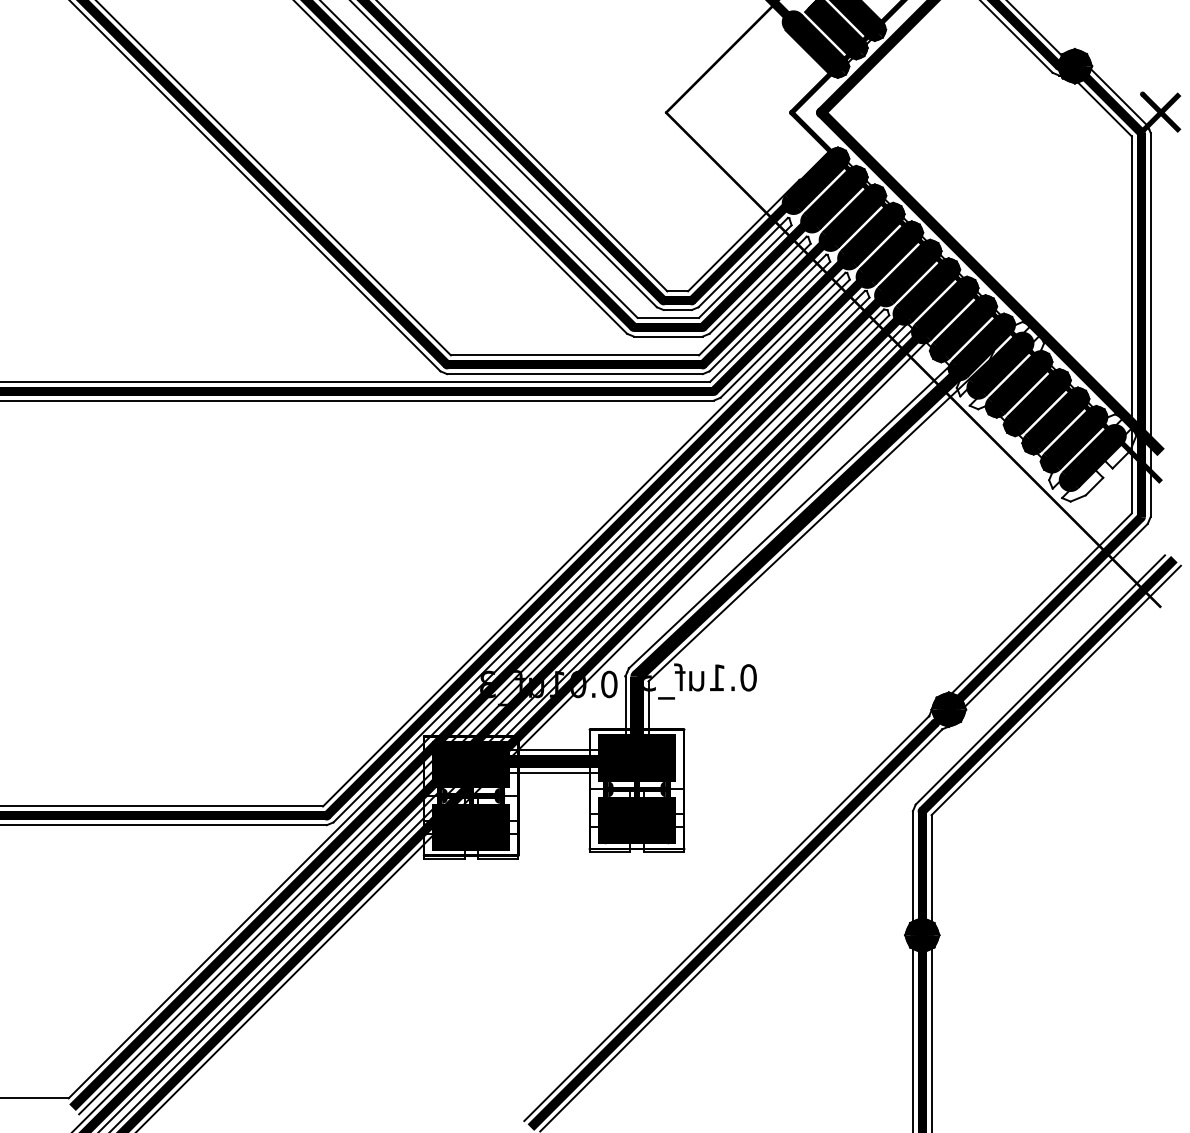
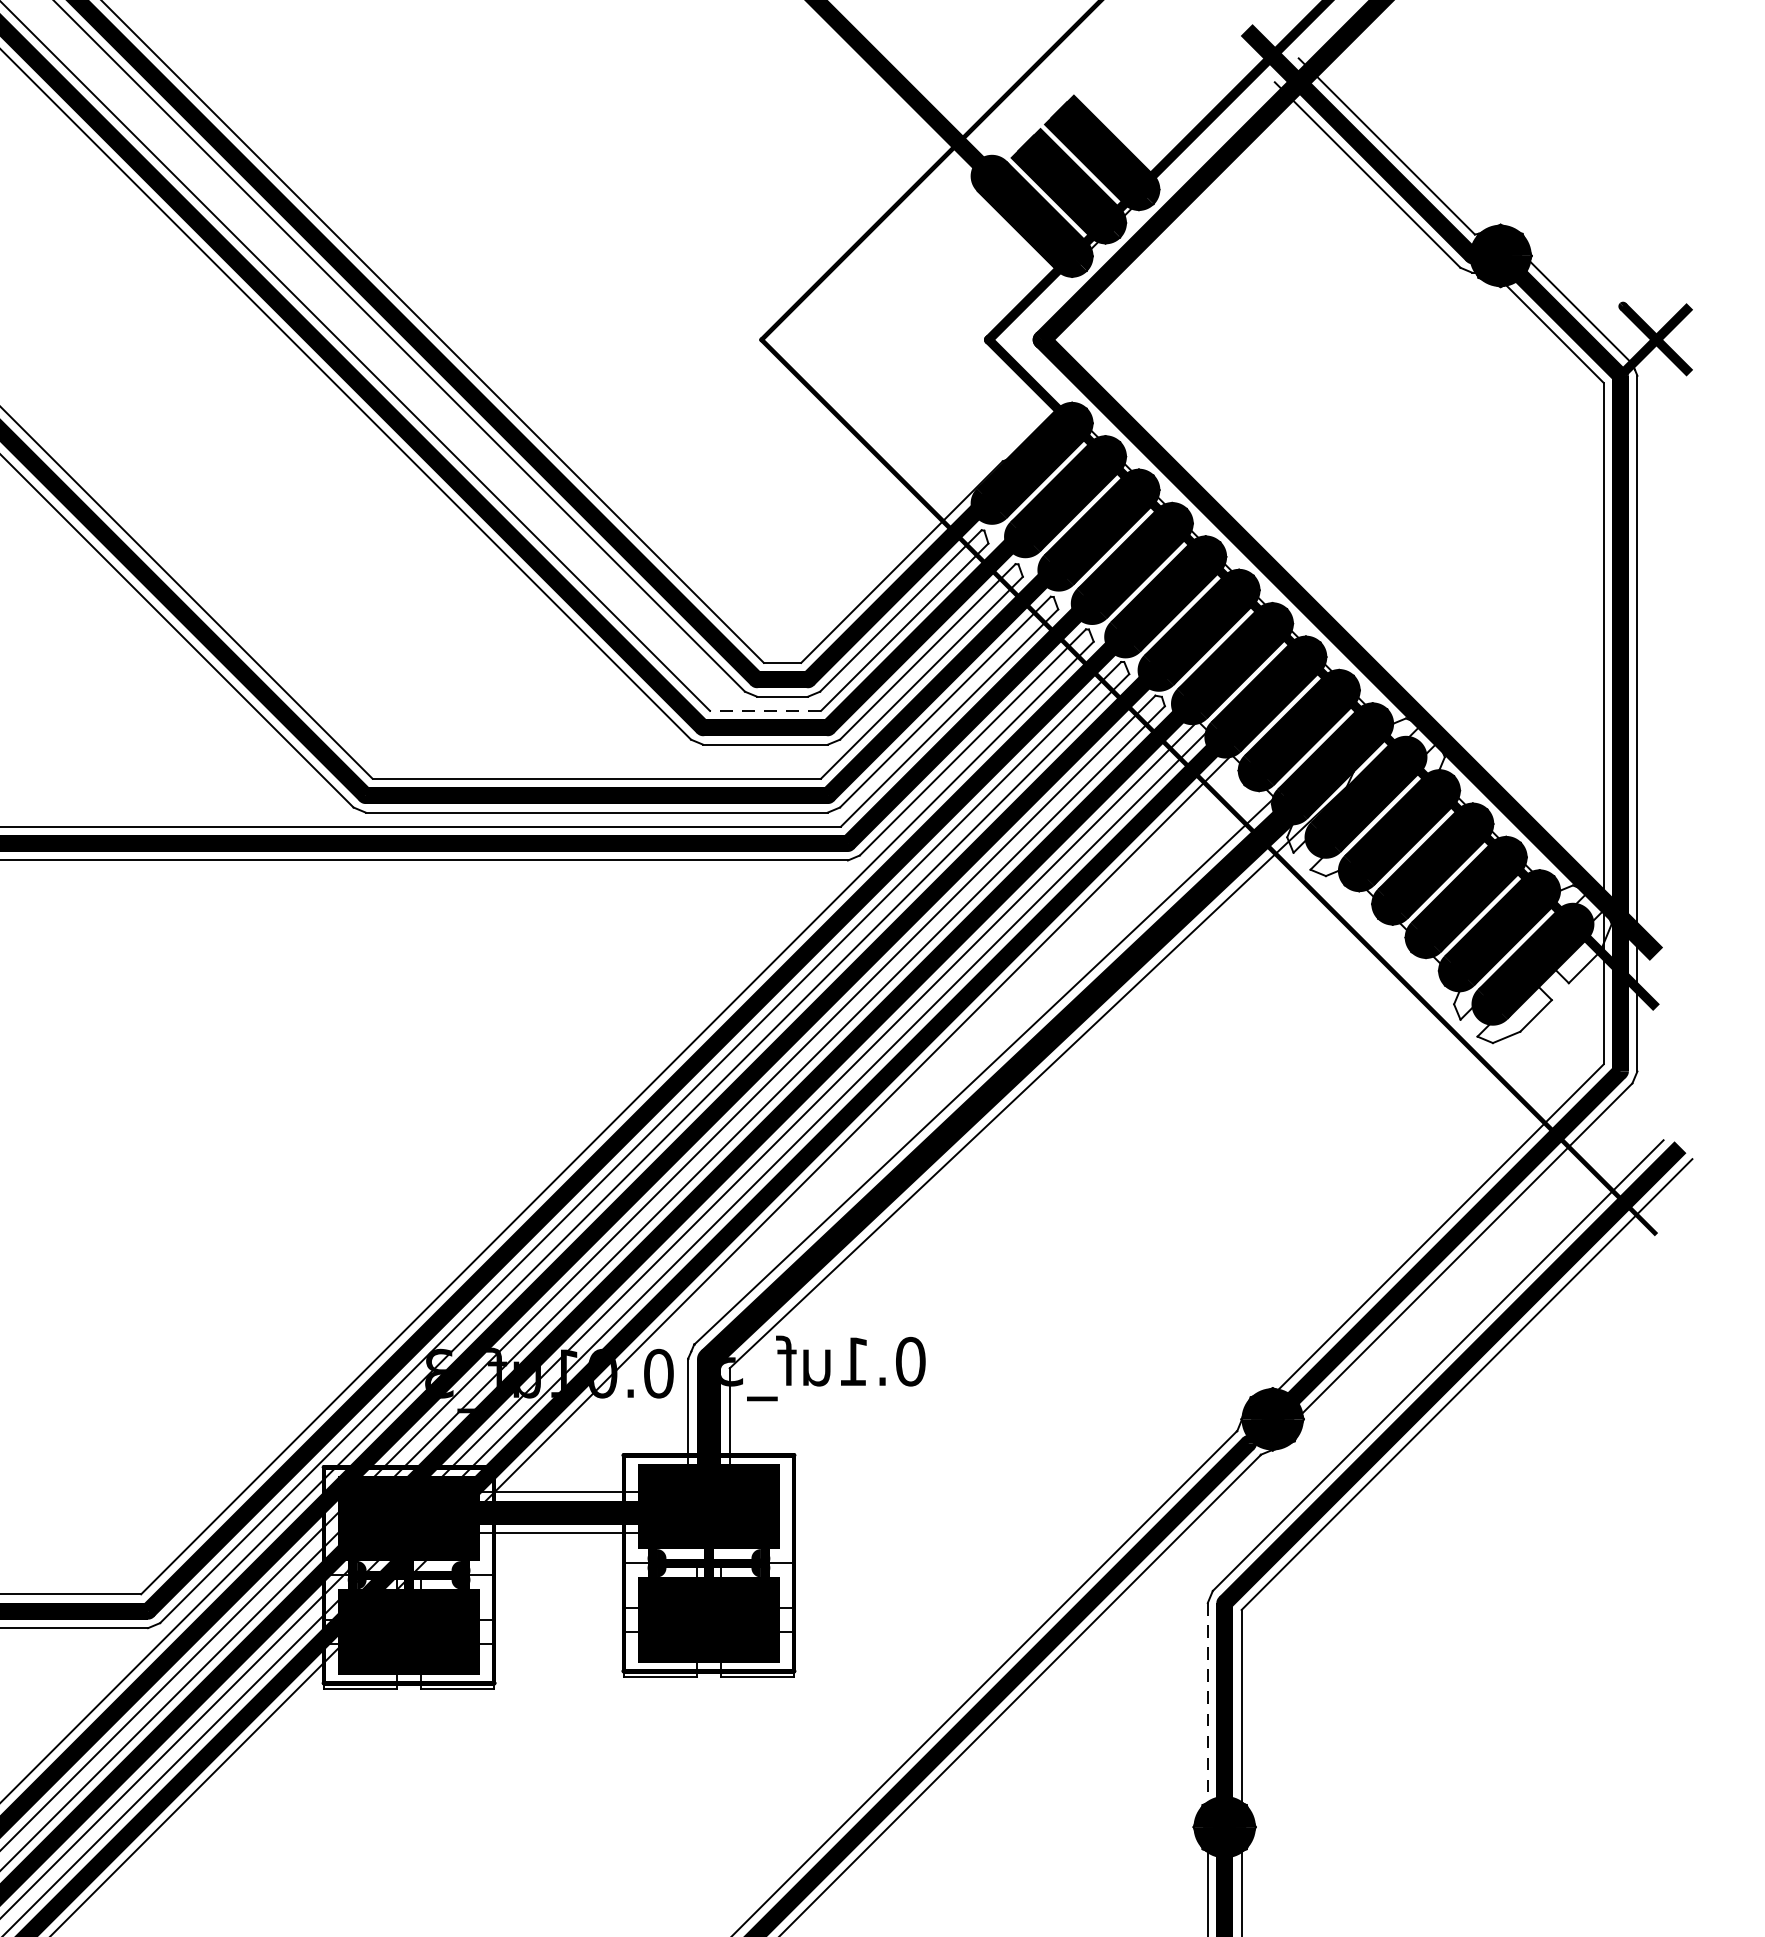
line: (668, 317) -> (765, 710), solid -> dashed
line: (912, 867) -> (1207, 1704), solid -> dashed

